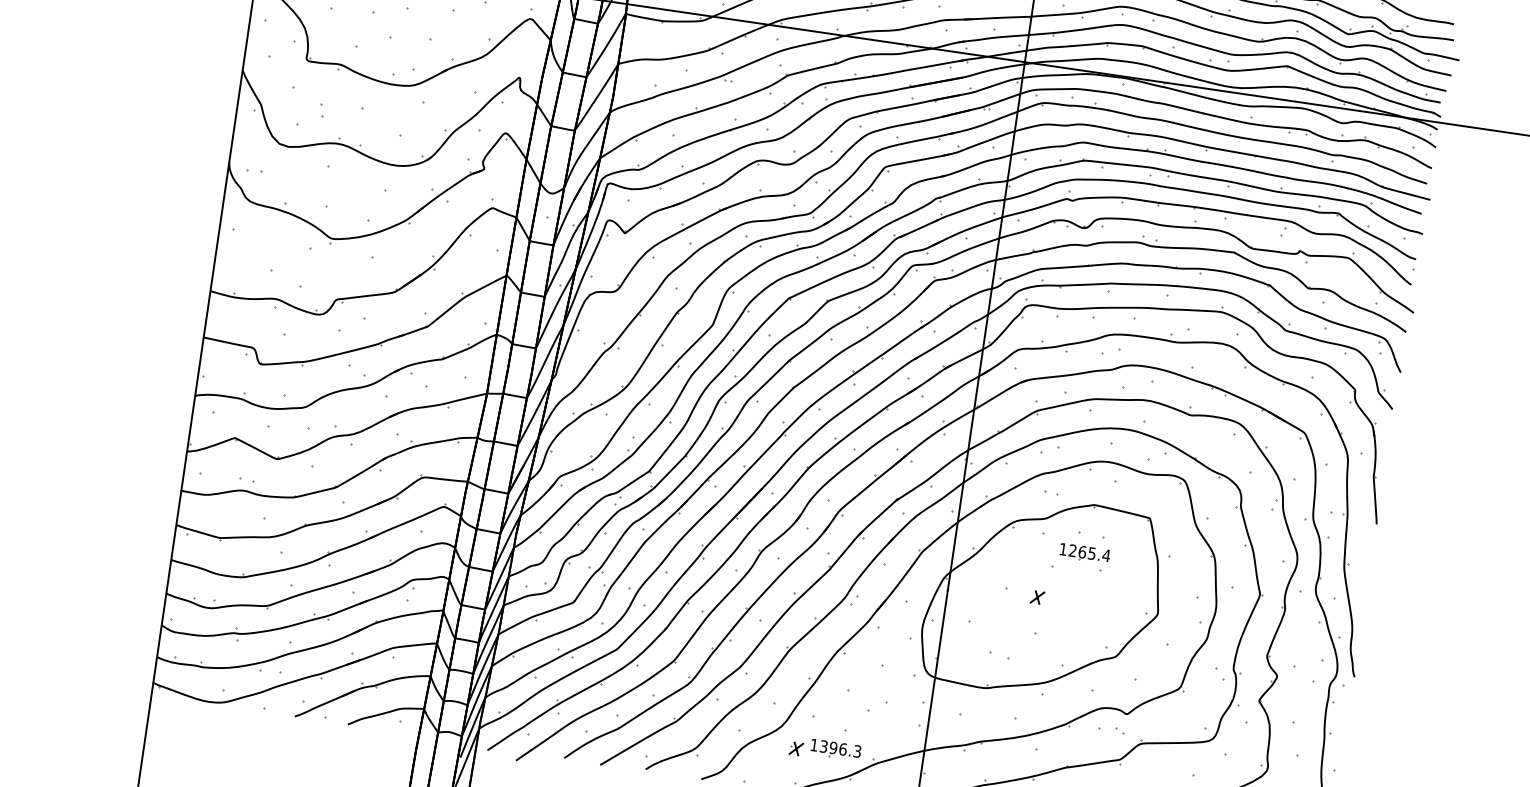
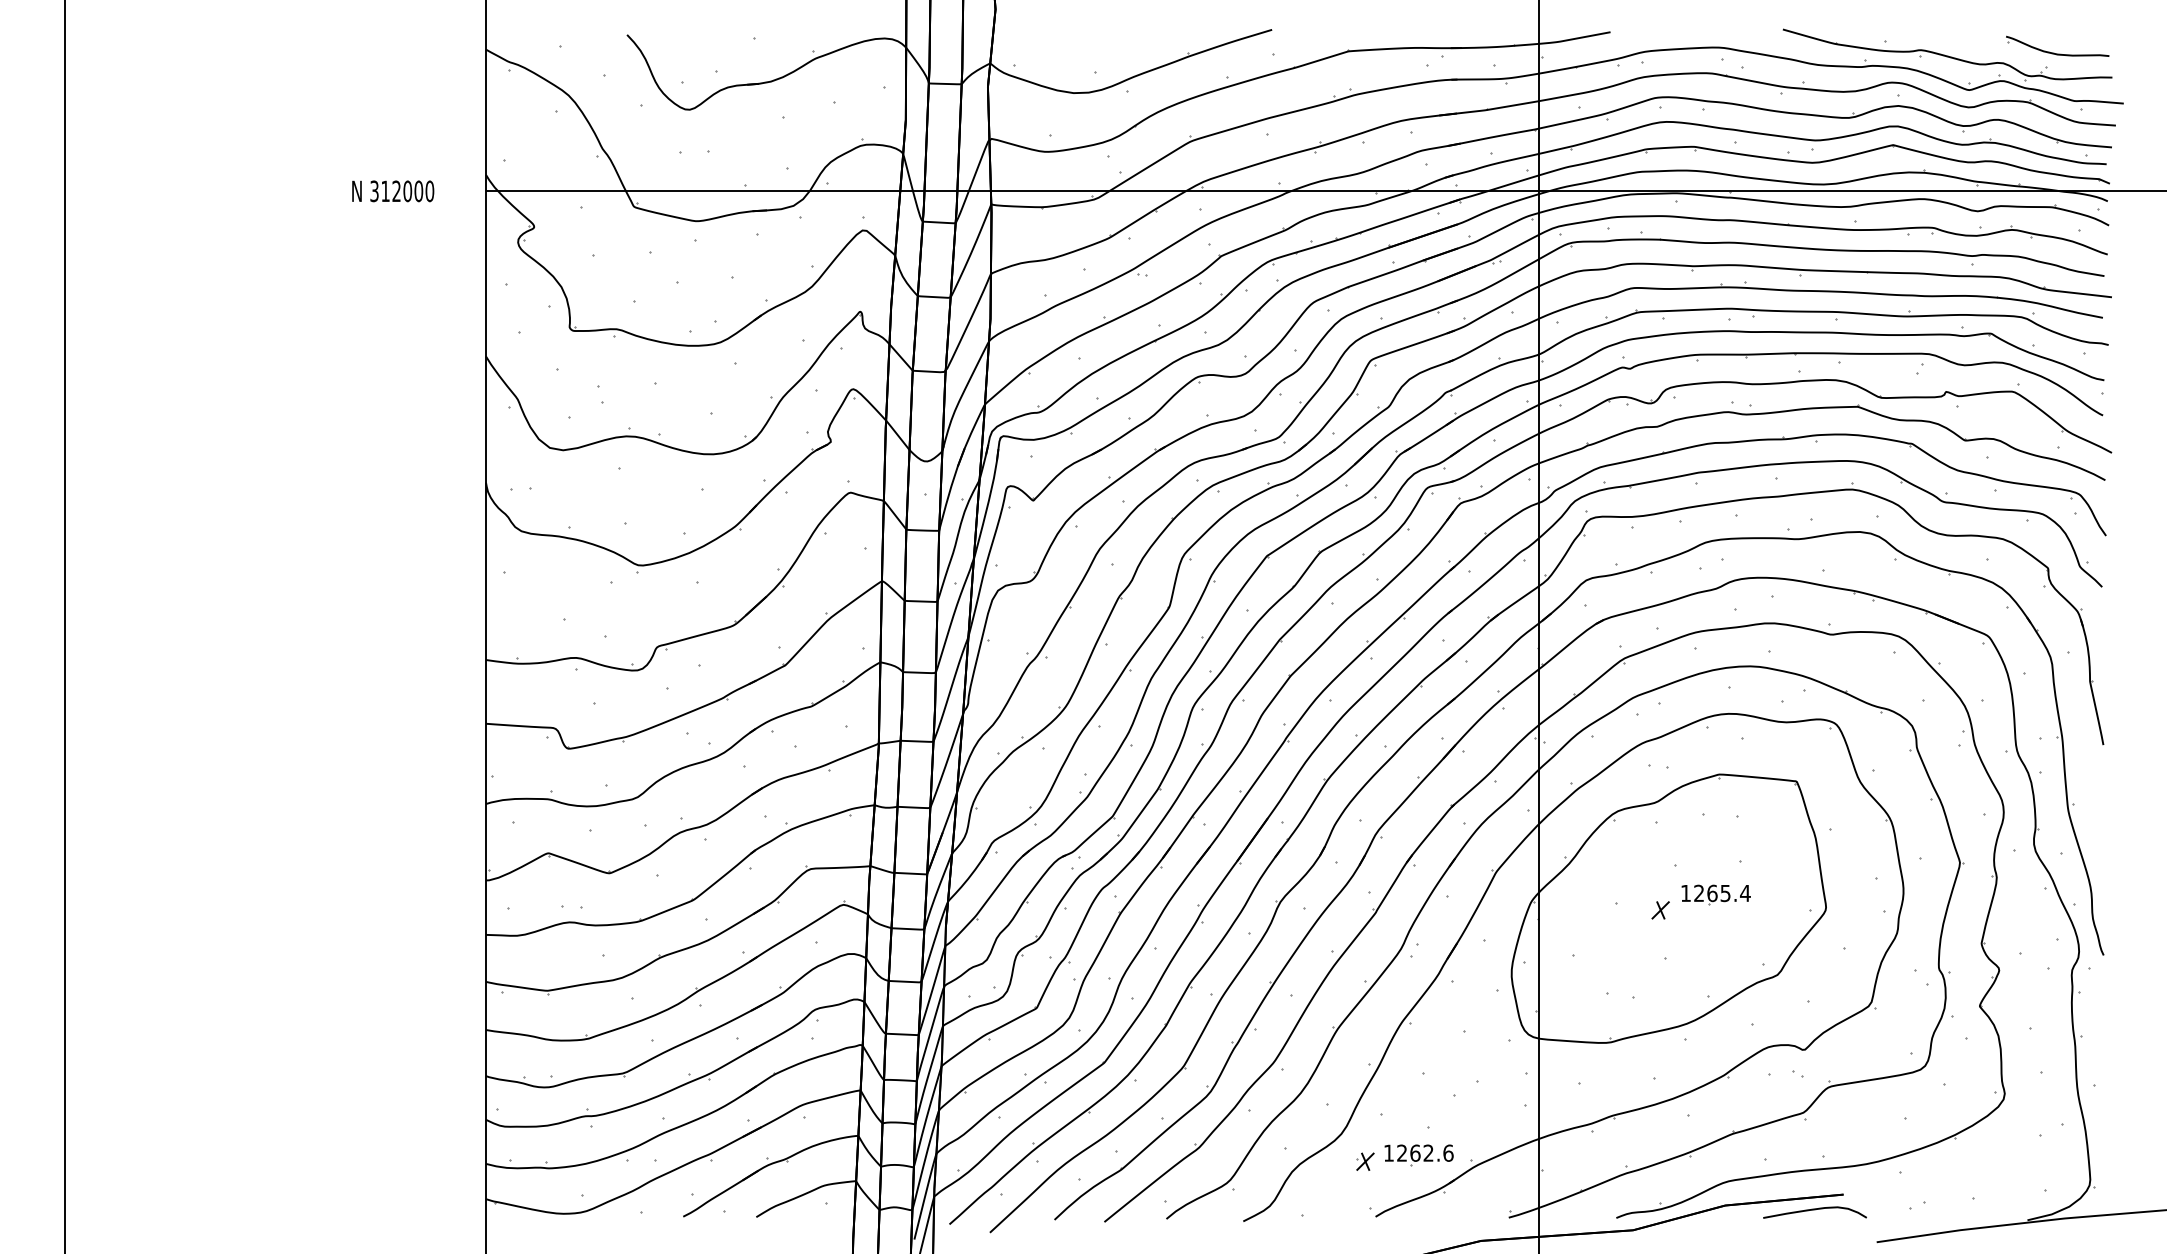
part: (1084, 553) -> (1715, 894), moved
text: (840, 748) -> (1425, 1152), 1396.3 -> 1262.6

